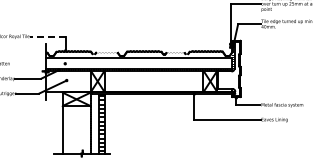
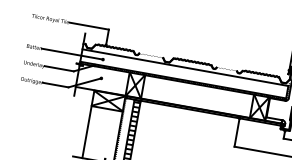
line: (47, 36) -> (88, 26), dashed -> solid
line: (37, 63) -> (72, 53), added

